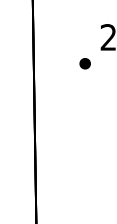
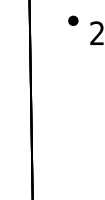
part: (85, 63) -> (73, 20), moved

